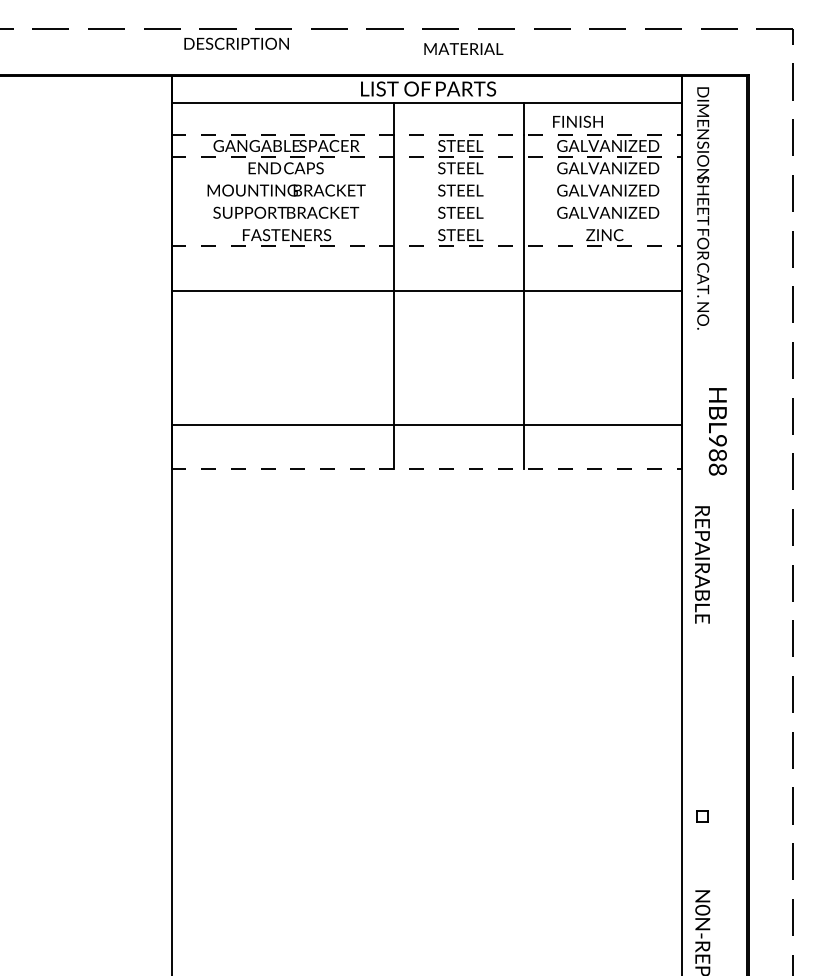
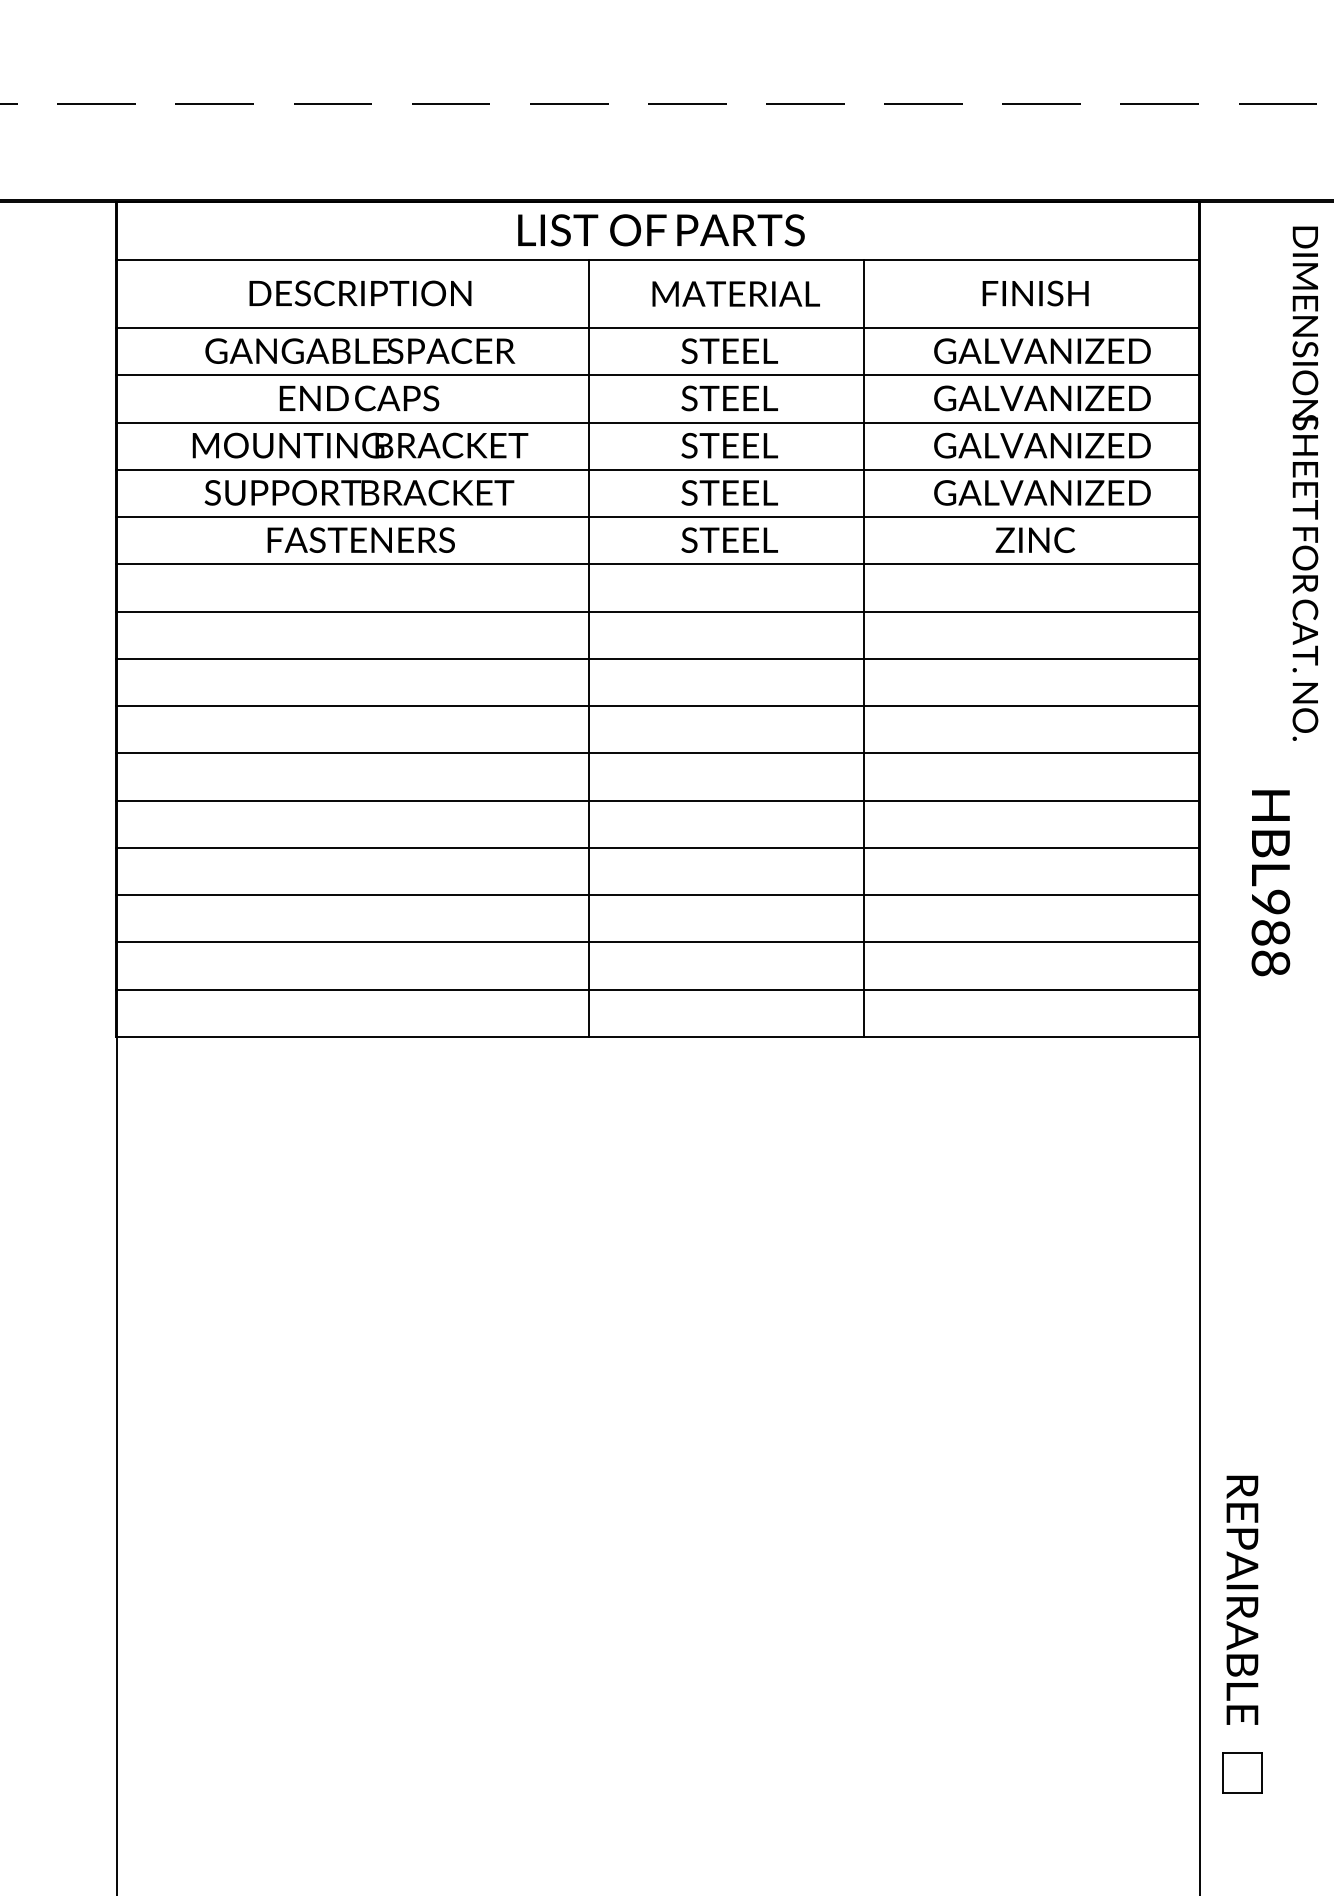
text: (236, 43) -> (360, 292), moved
text: (463, 48) -> (735, 292), moved
text: (577, 121) -> (1034, 292), moved
line: (427, 135) -> (659, 328), dashed -> solid
line: (427, 157) -> (659, 375), dashed -> solid
line: (426, 179) -> (657, 422), added
line: (426, 201) -> (657, 468), added
text: (703, 208) -> (1306, 483), moved
line: (426, 224) -> (657, 517), added
line: (427, 246) -> (659, 564), dashed -> solid
line: (426, 268) -> (657, 610), added
line: (426, 313) -> (657, 706), added
line: (426, 335) -> (657, 753), added
line: (426, 357) -> (657, 799), added
line: (426, 380) -> (657, 848), added
line: (426, 402) -> (657, 895), added
text: (717, 431) -> (1270, 882), moved
line: (426, 446) -> (657, 988), added
line: (427, 469) -> (659, 1037), dashed -> solid
text: (702, 564) -> (1242, 1599), moved
part: (702, 816) -> (1242, 1773), size x1.67

